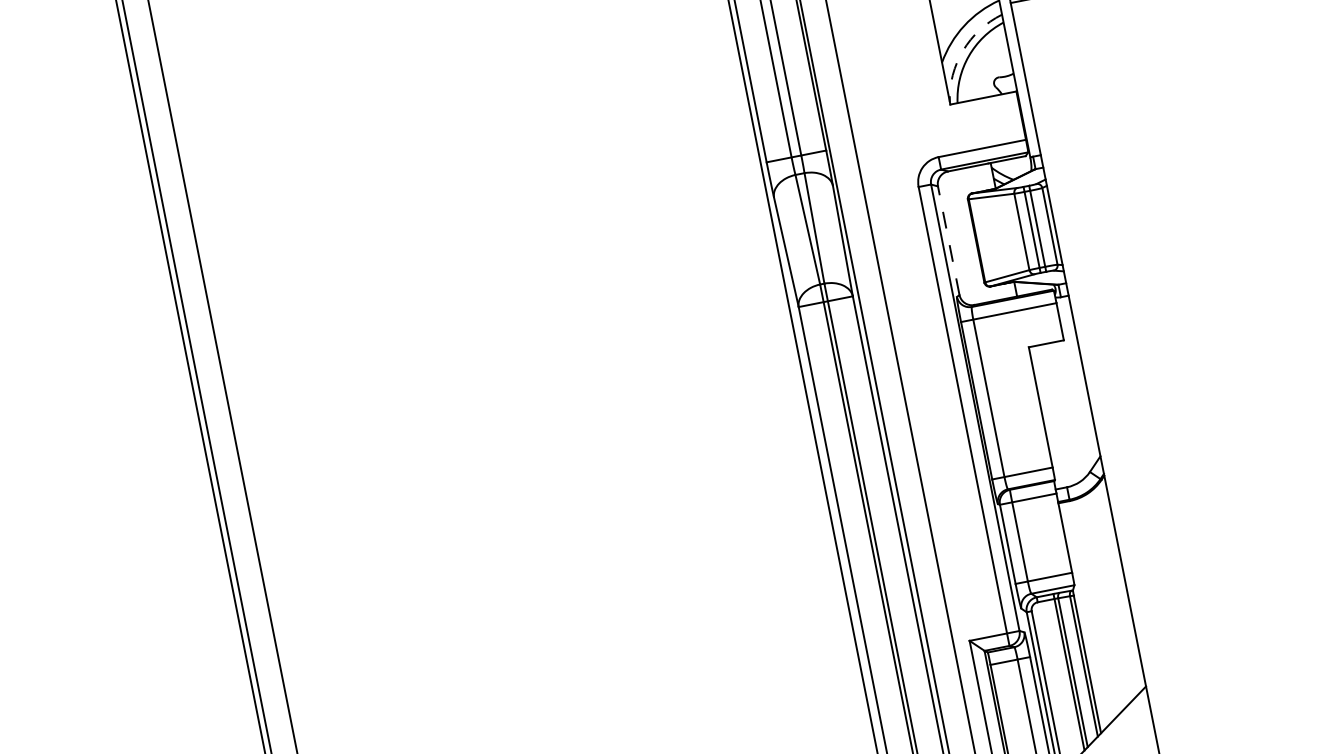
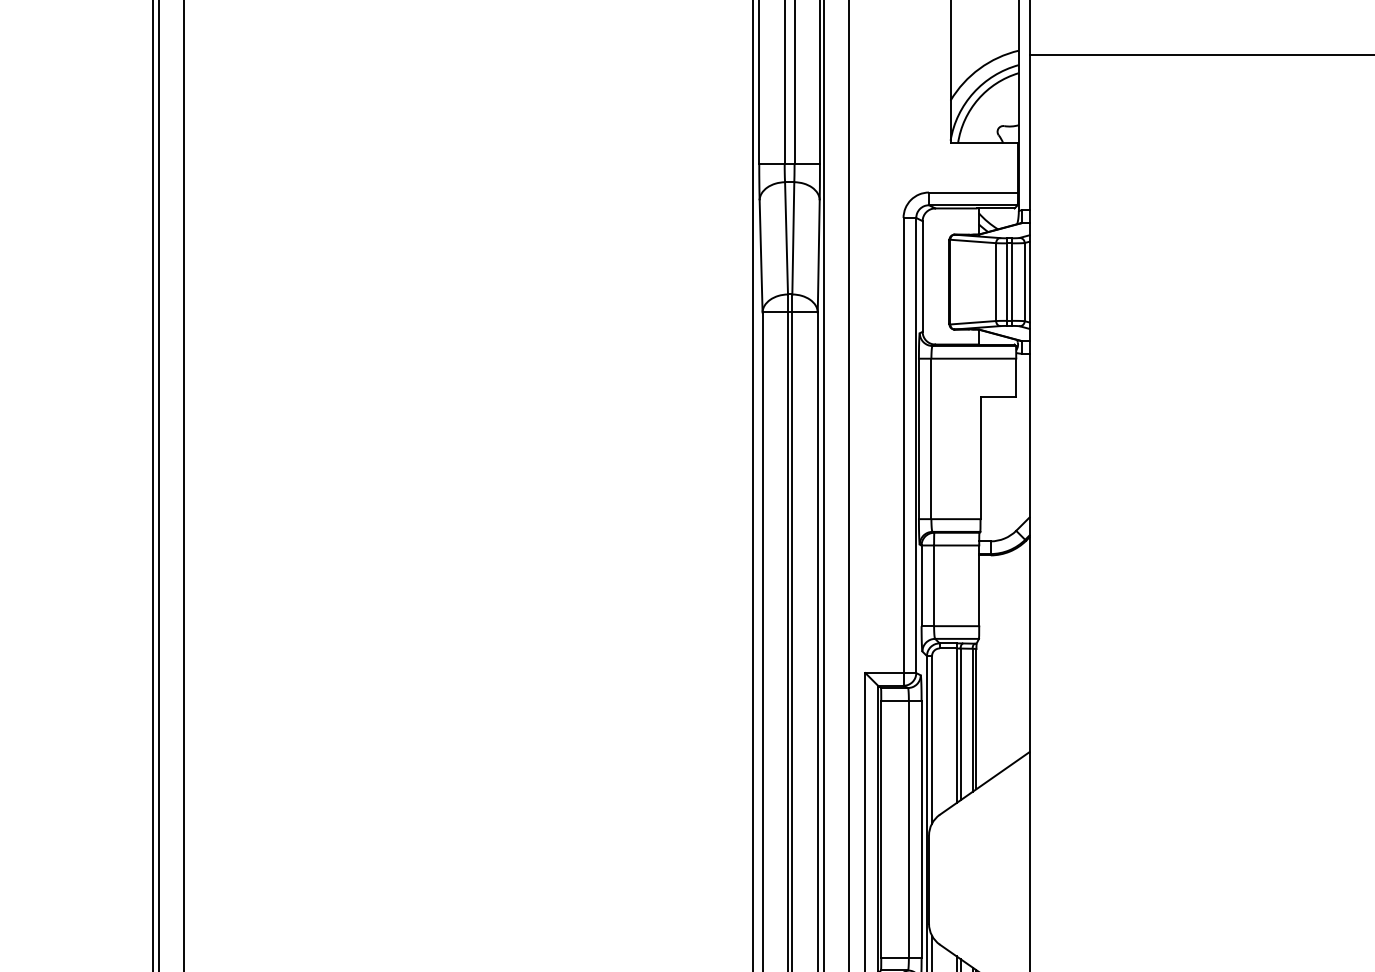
arc: (962, 50) -> (973, 92), dashed -> solid
line: (948, 240) -> (922, 276), dashed -> solid

